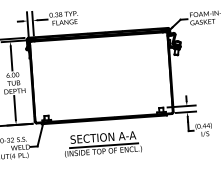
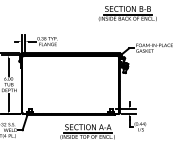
part: (102, 143) -> (87, 131), moved

